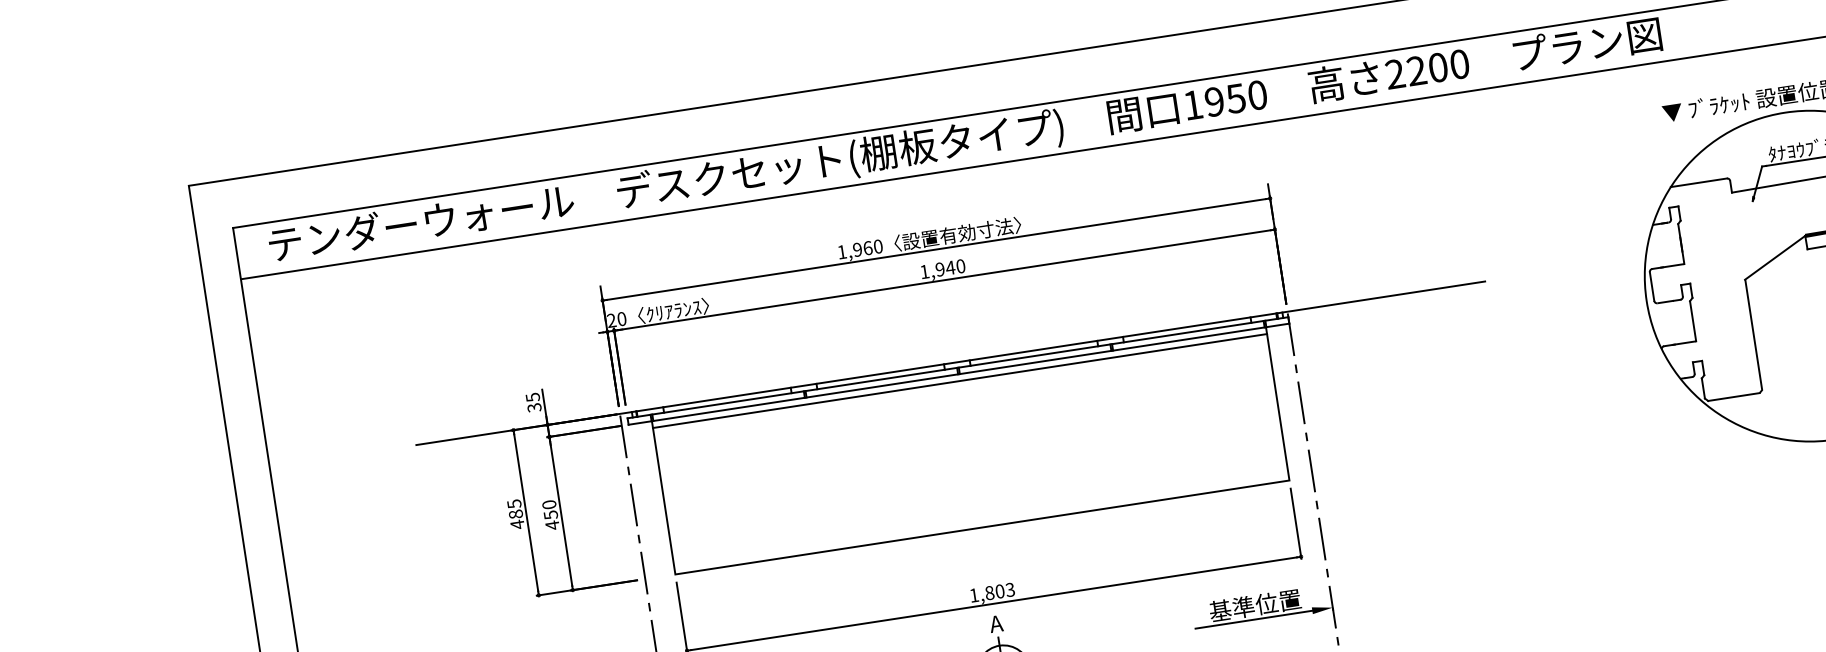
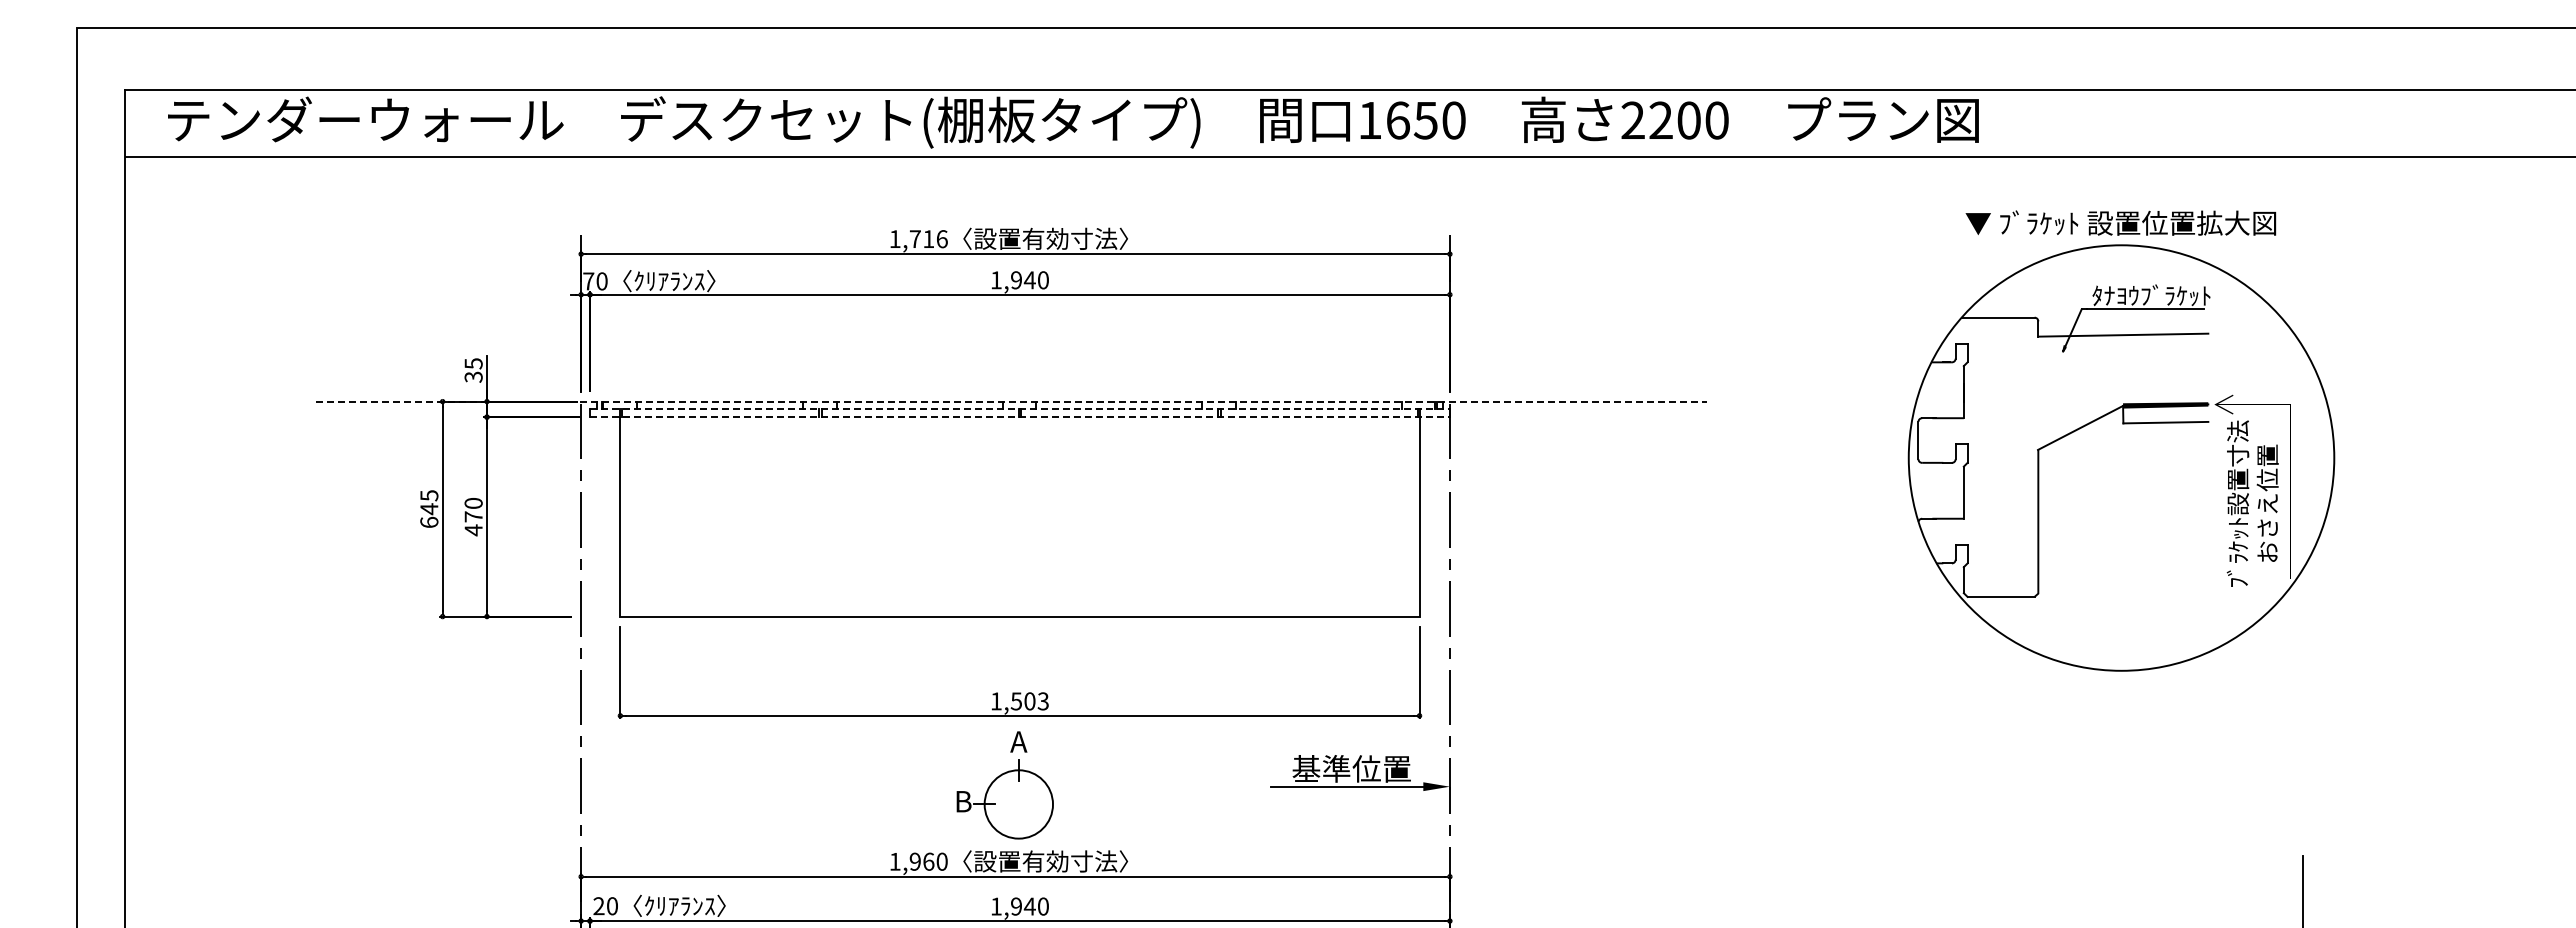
text: (1214, 101) -> (1397, 120), 1950 -> 1650
text: (867, 248) -> (928, 239), 1,960 -> 1,716
text: (611, 320) -> (588, 281), 20 -> 70
line: (951, 363) -> (1012, 401), solid -> dashed
line: (957, 367) -> (1019, 408), solid -> dashed
line: (958, 374) -> (1019, 417), solid -> dashed
line: (959, 380) -> (1019, 425), removed
text: (550, 514) -> (473, 516), 450 -> 470
text: (516, 519) -> (429, 515), 485 -> 645
text: (989, 593) -> (1016, 701), 1,803 -> 1,503

